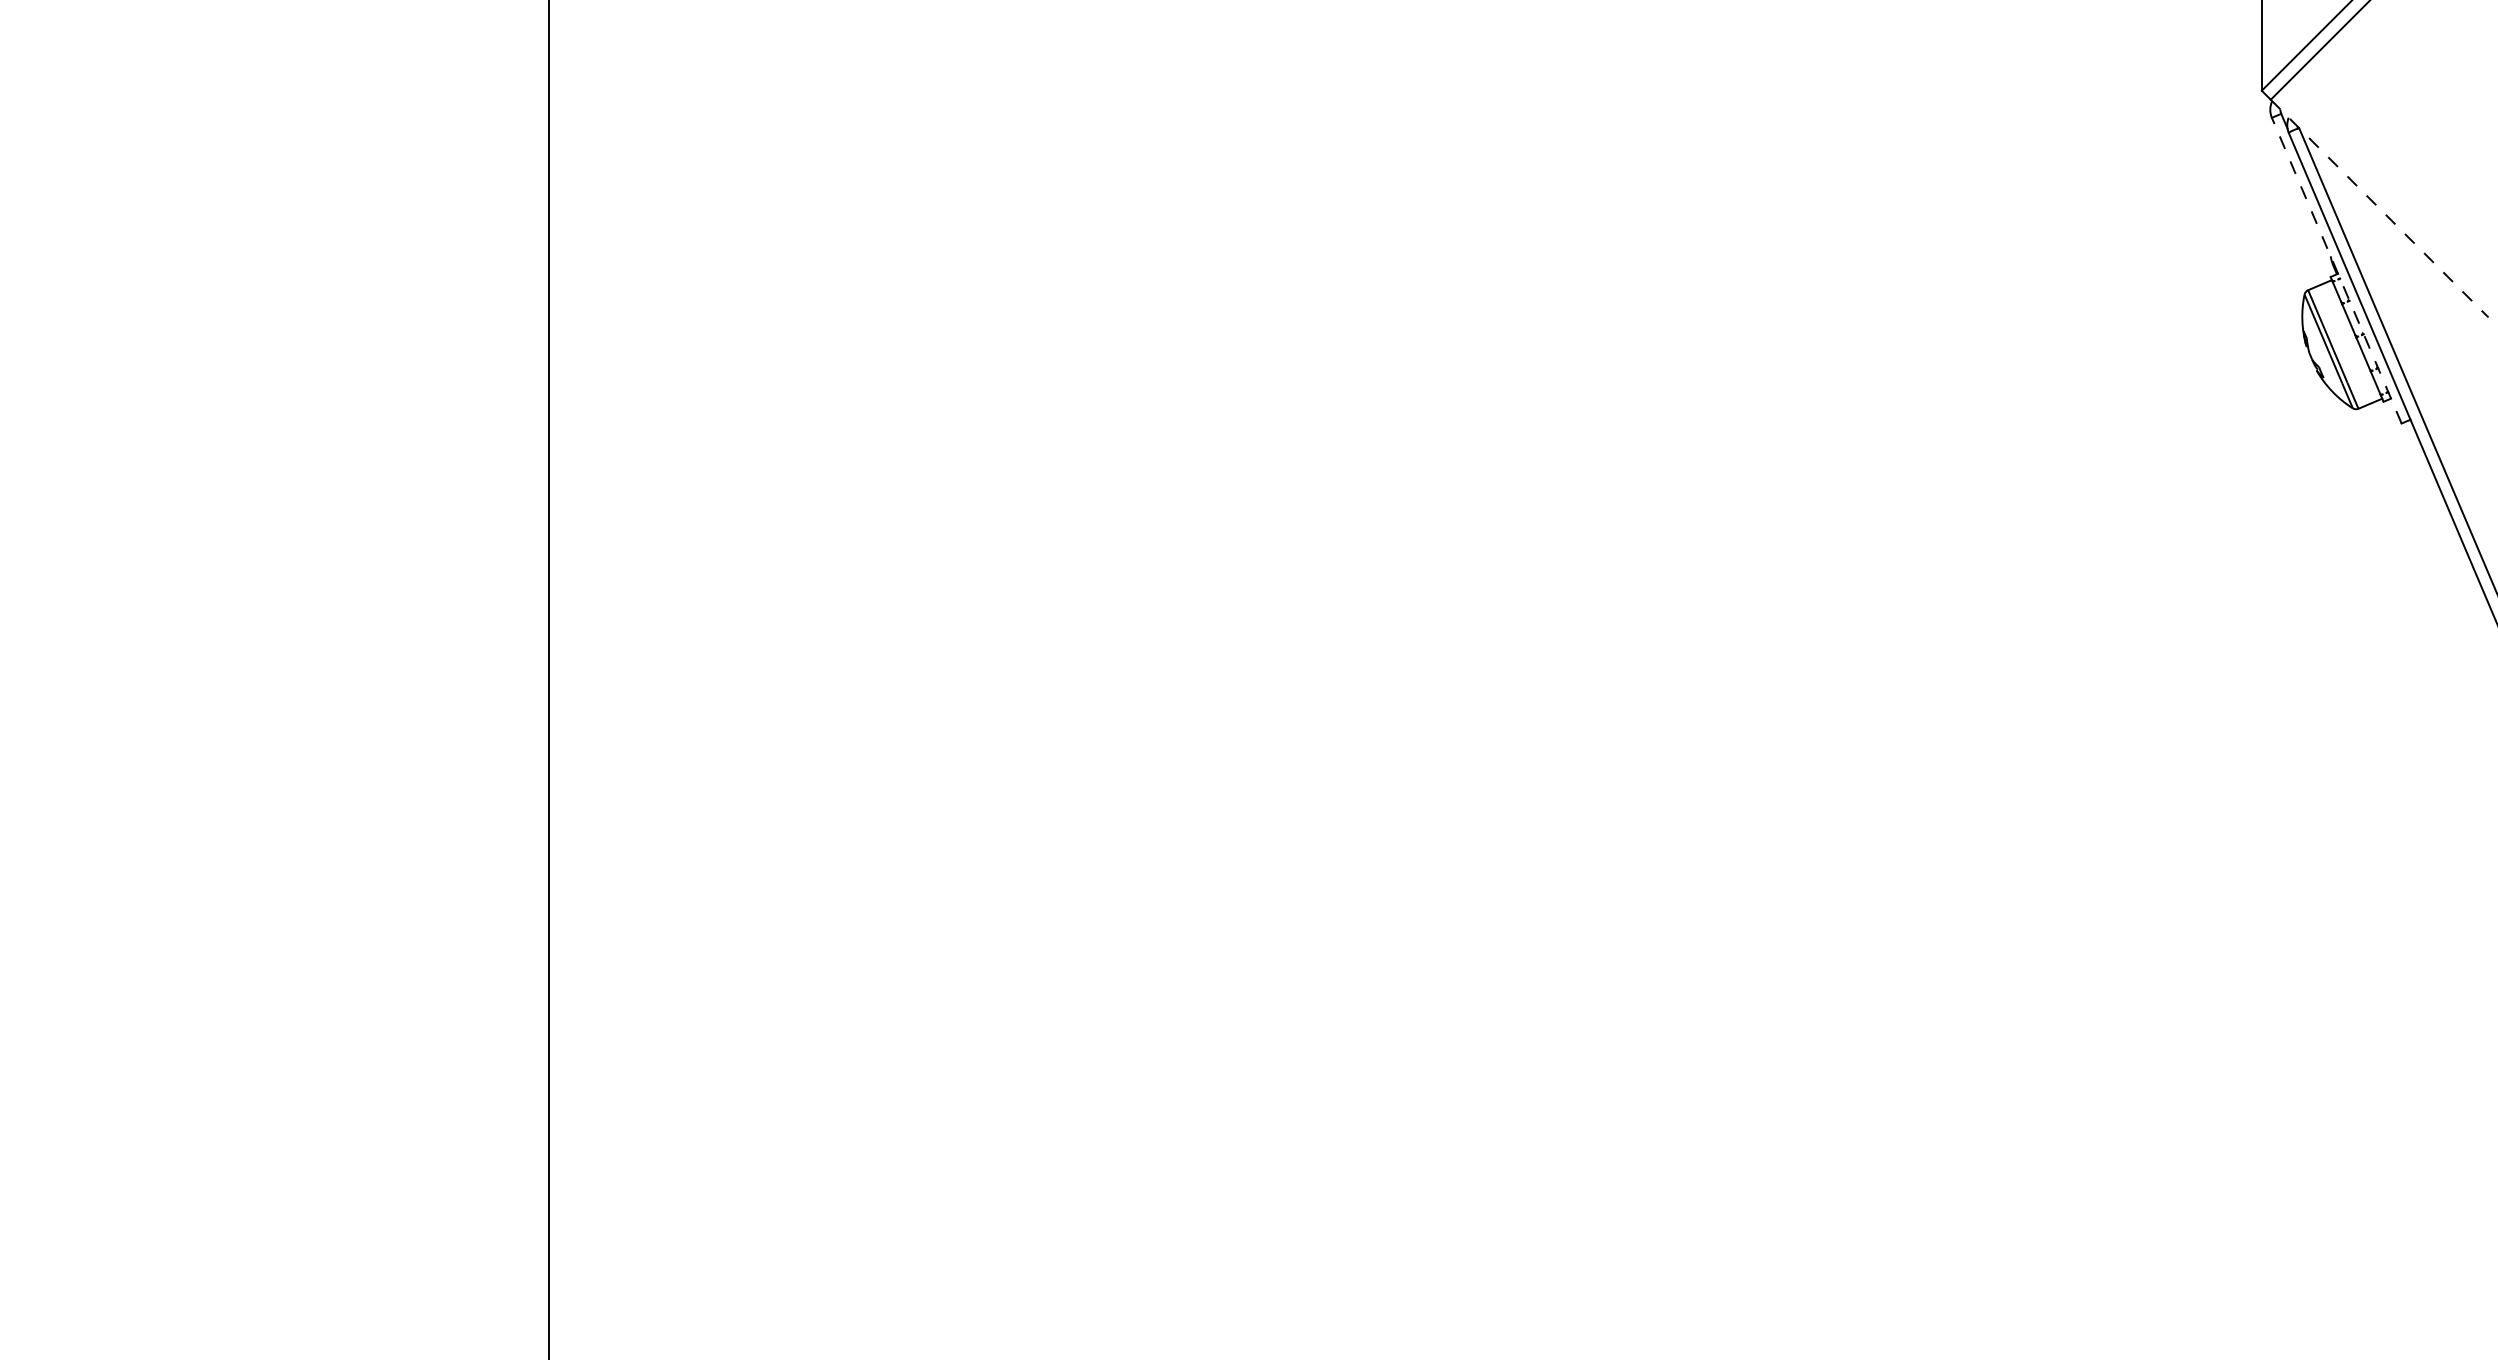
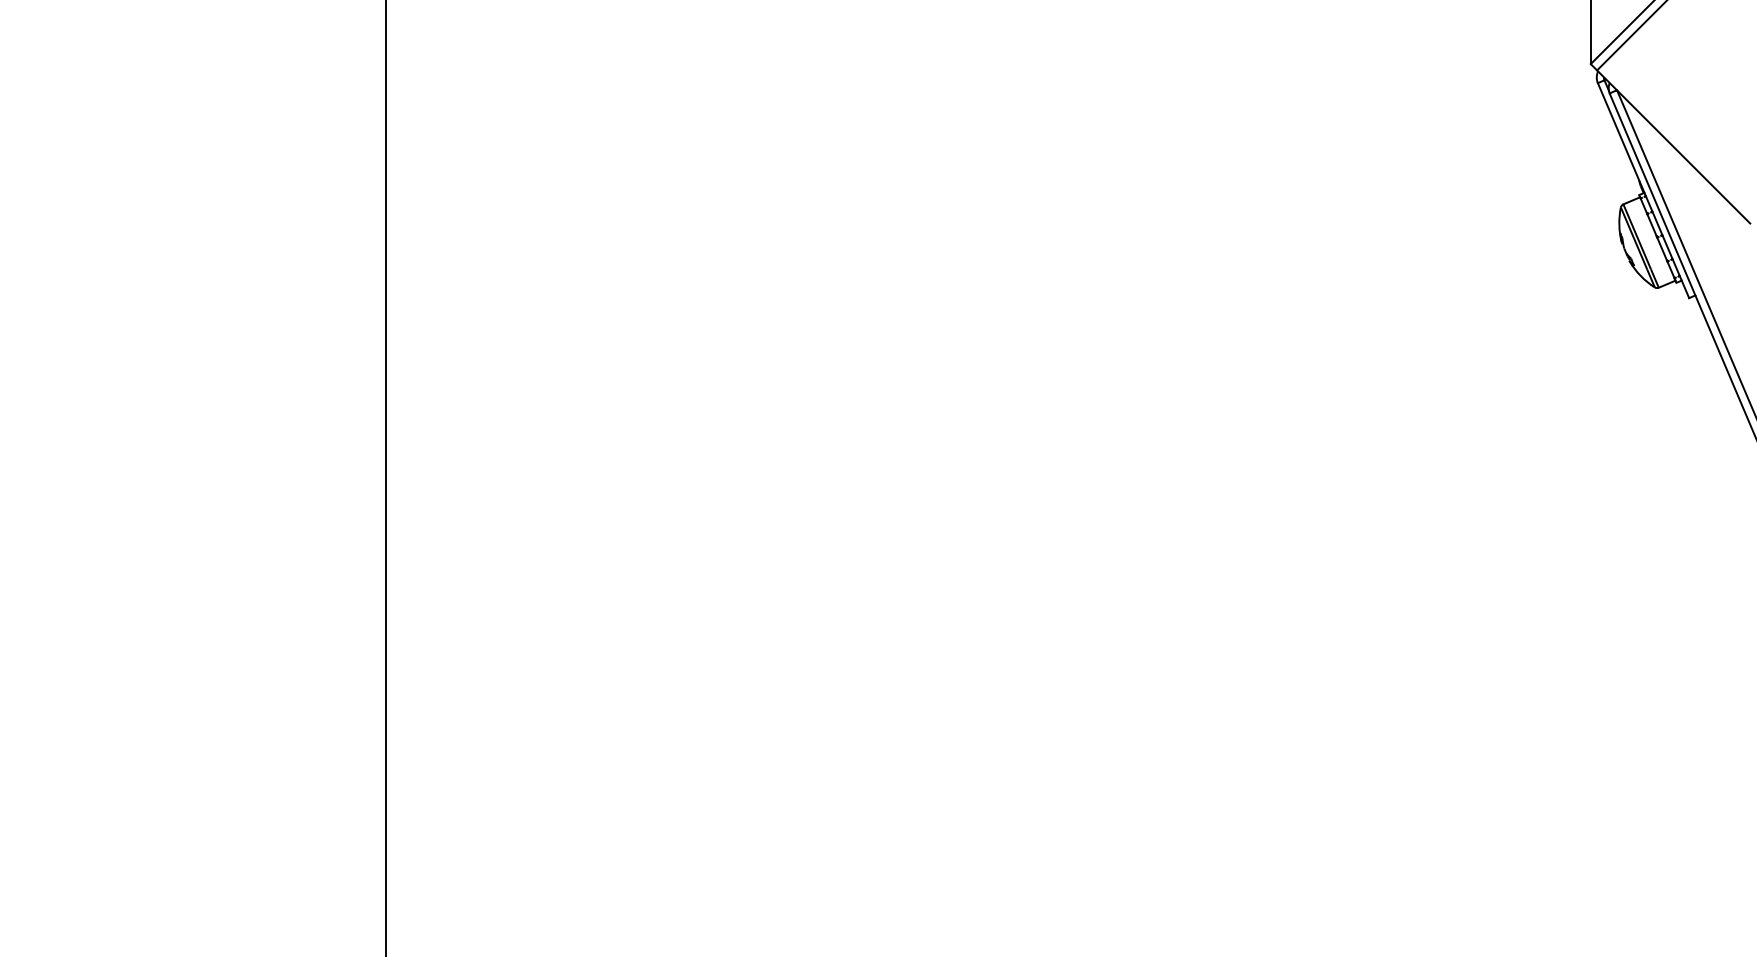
line: (2379, 208) -> (1673, 146), dashed -> solid
line: (2336, 270) -> (1643, 190), dashed -> solid

